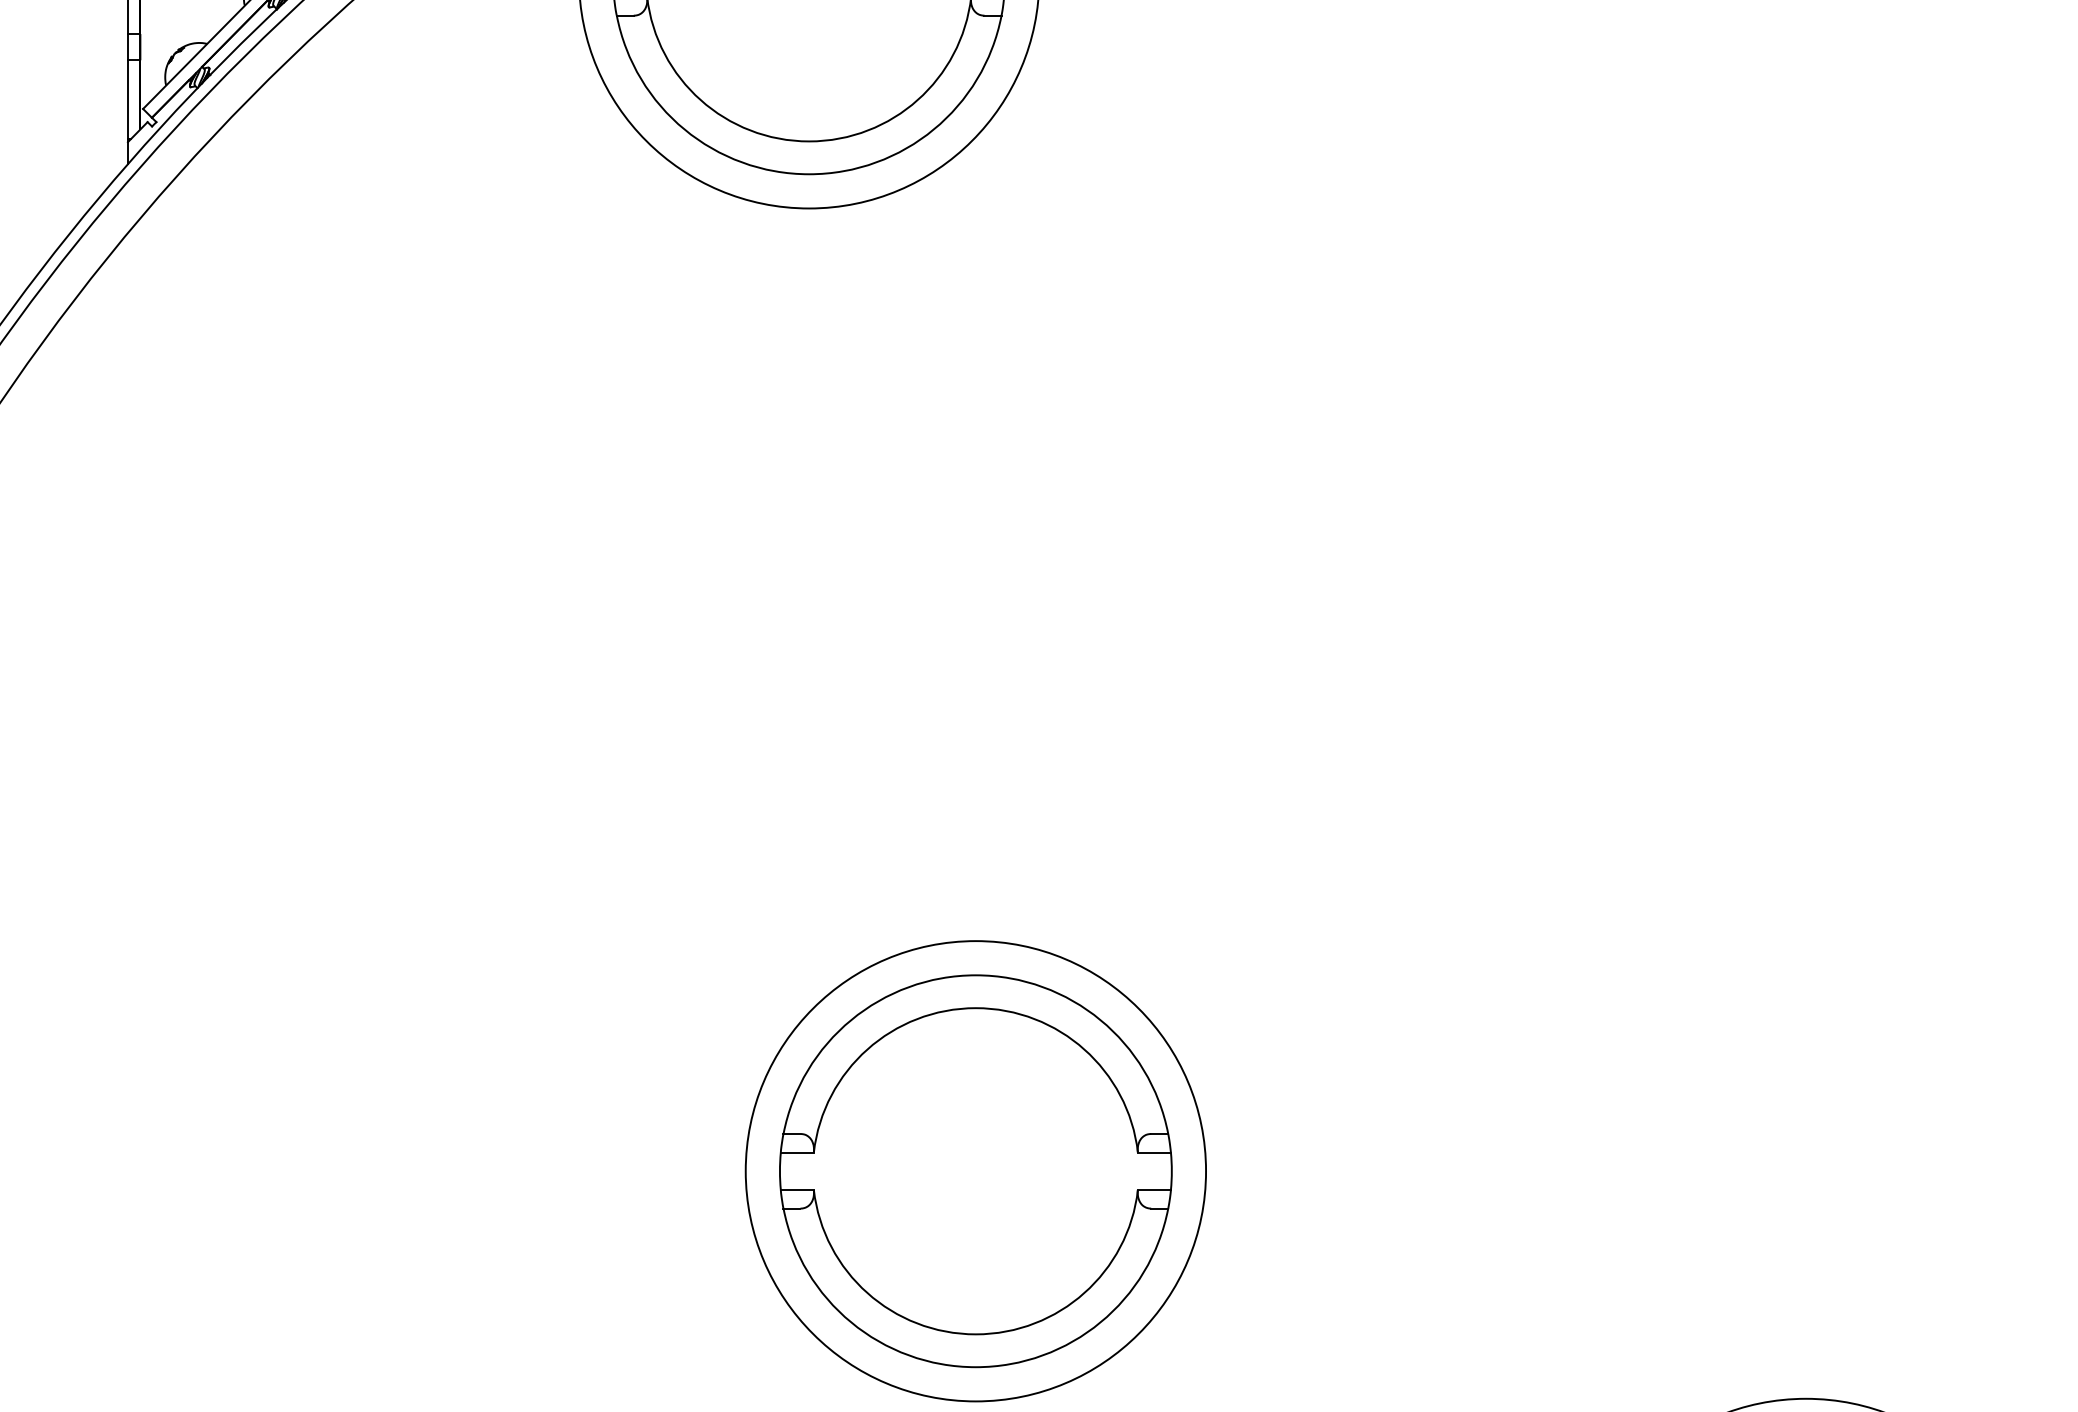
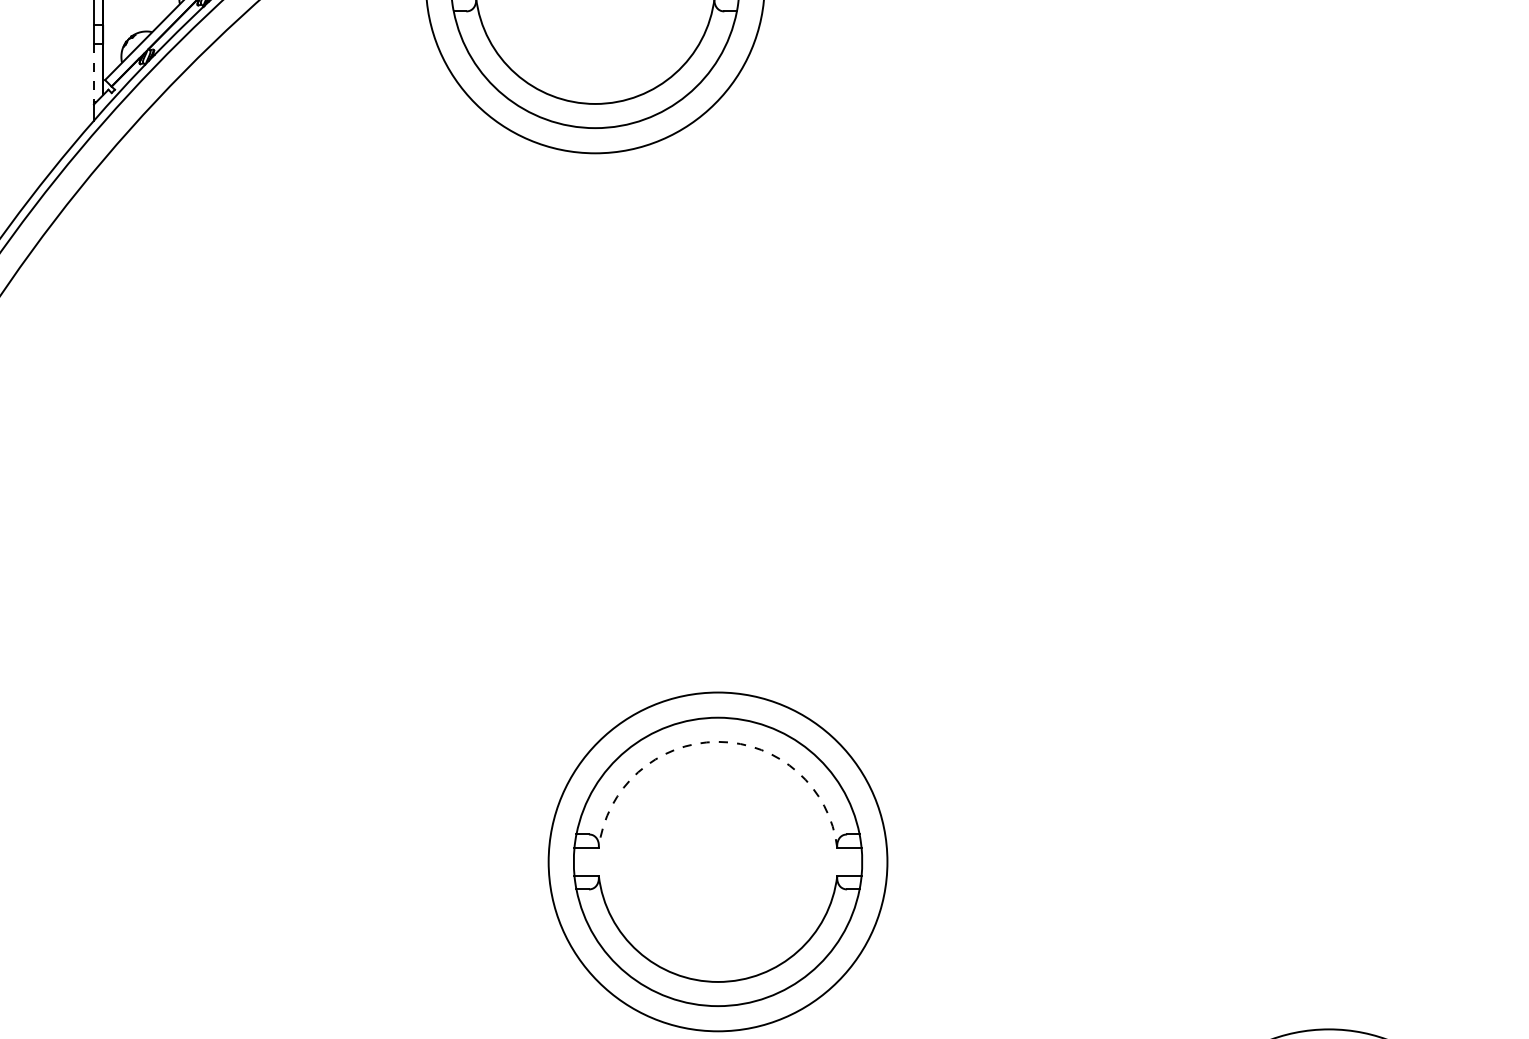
line: (127, 100) -> (93, 73), solid -> dashed
arc: (975, 1008) -> (717, 742), solid -> dashed

